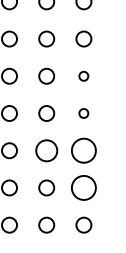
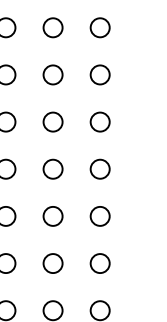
circle: (83, 75) -> (99, 74), size x1.67
circle: (83, 113) -> (99, 121), size x1.67
circle: (46, 150) -> (52, 168), size x0.71
circle: (83, 150) -> (99, 168), size x0.62
circle: (83, 187) -> (99, 215), size x0.62

